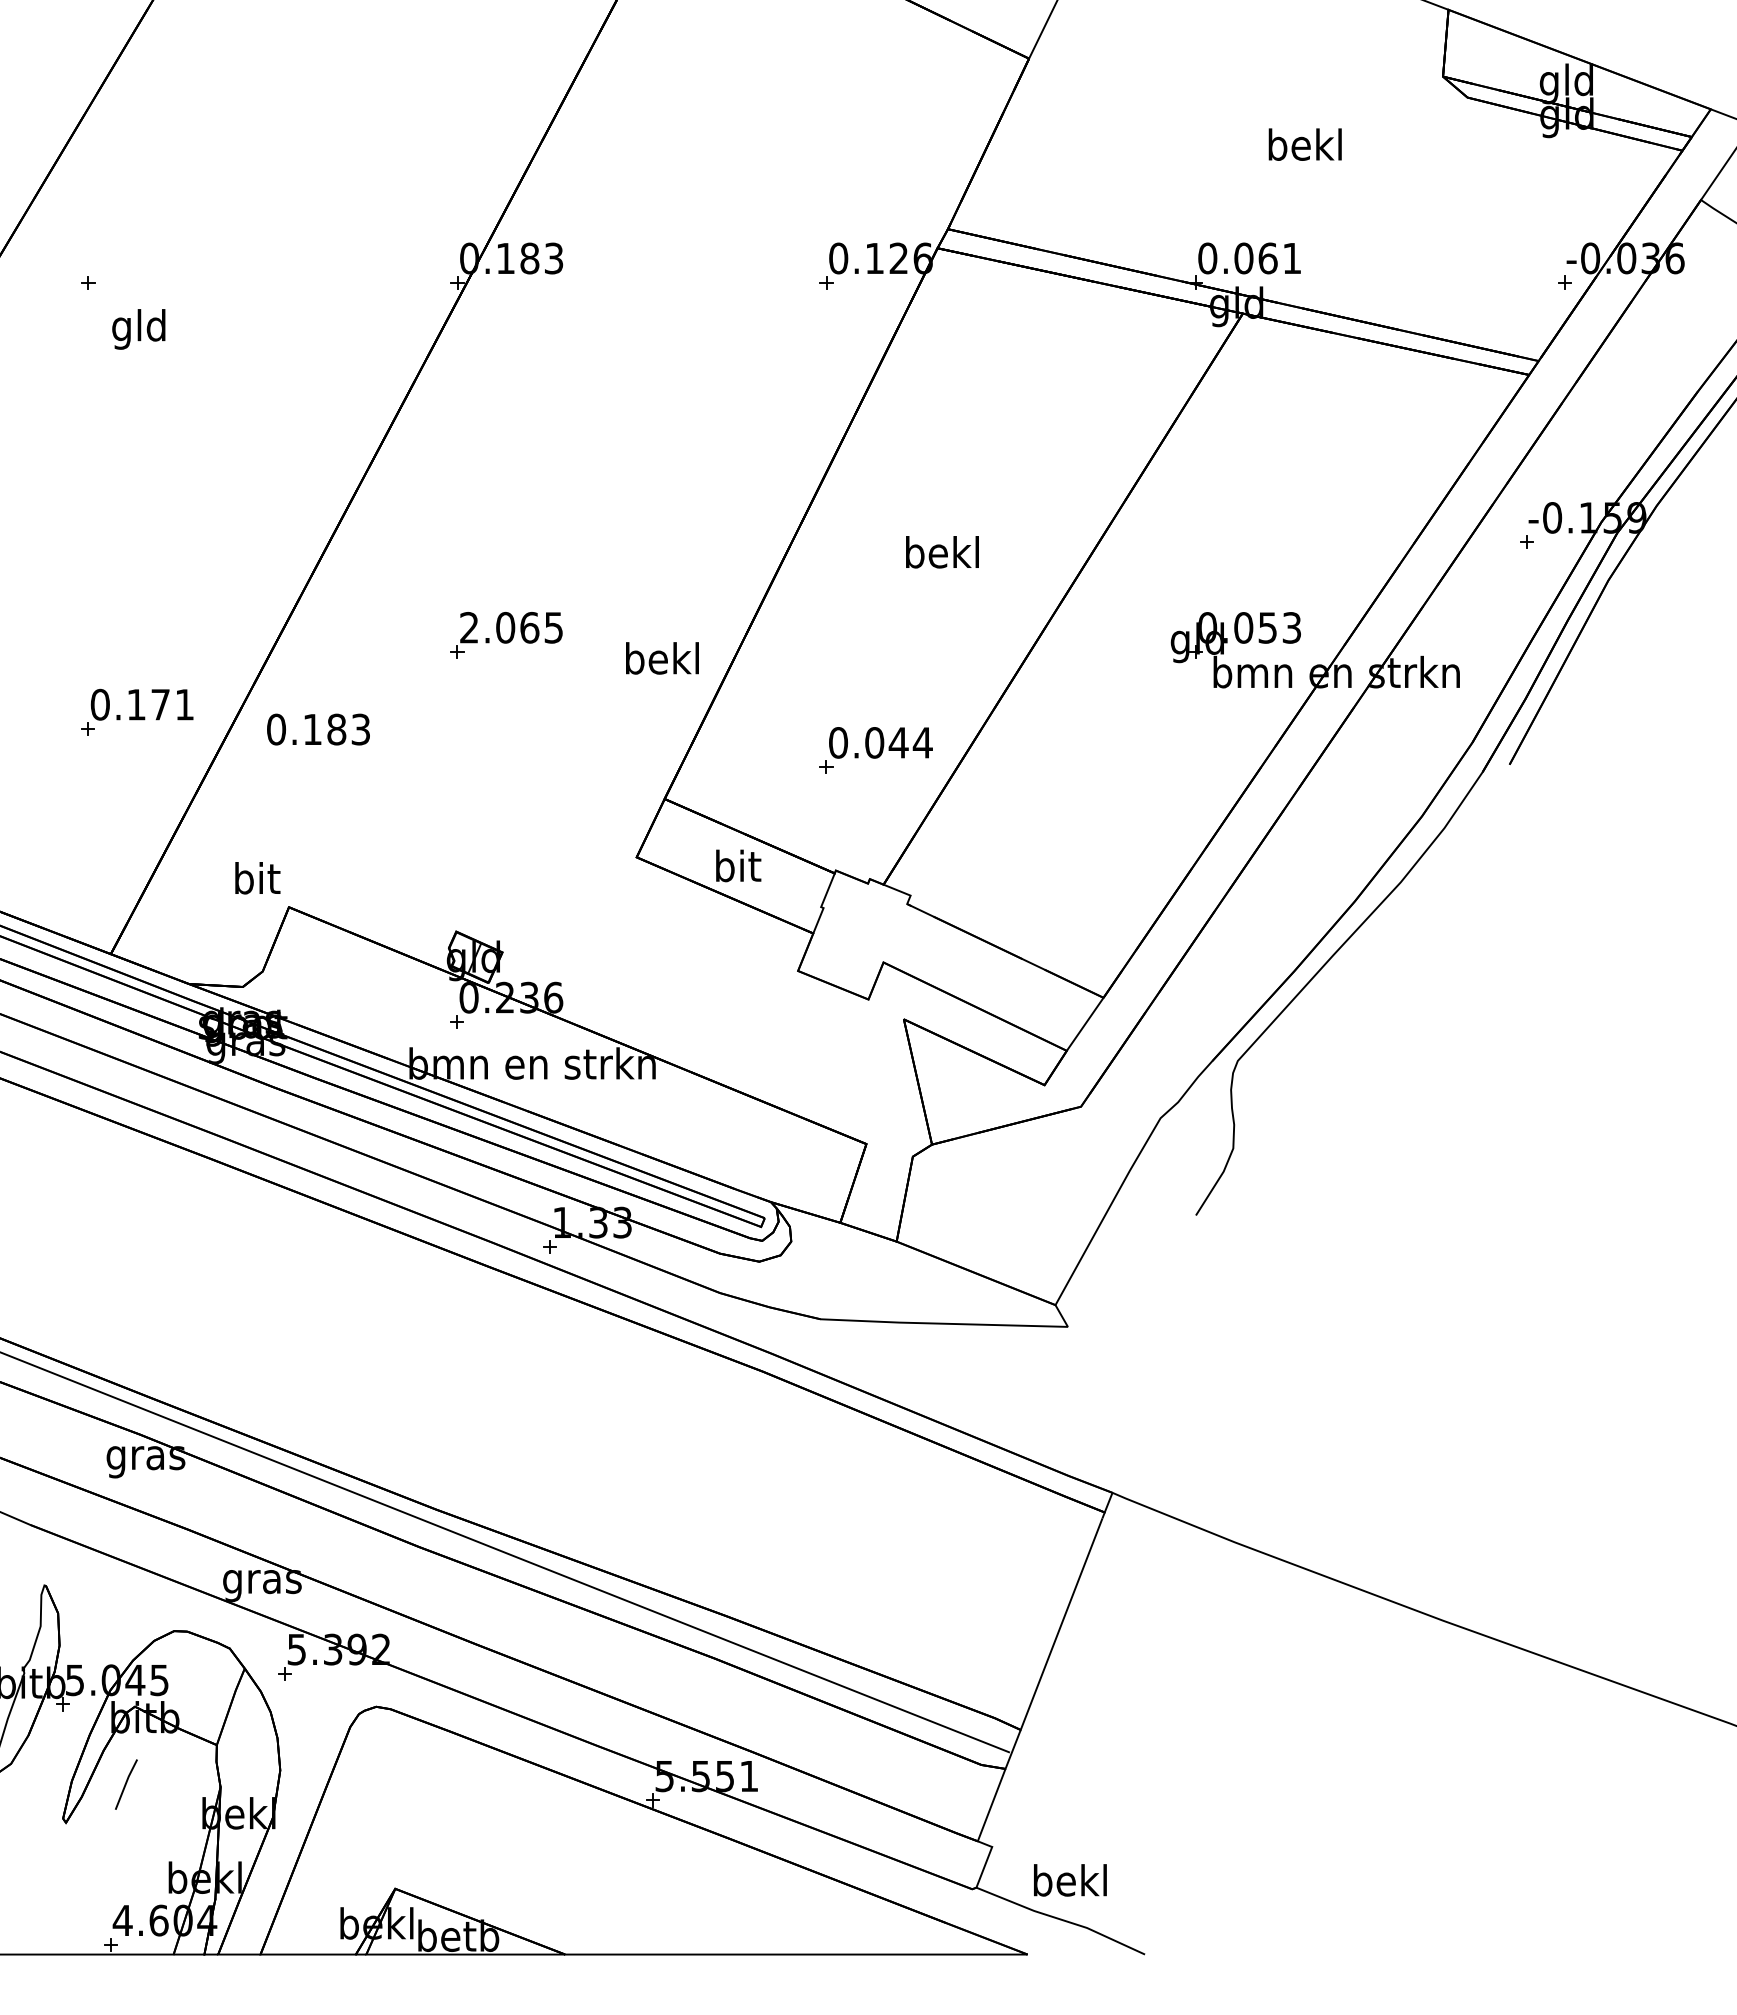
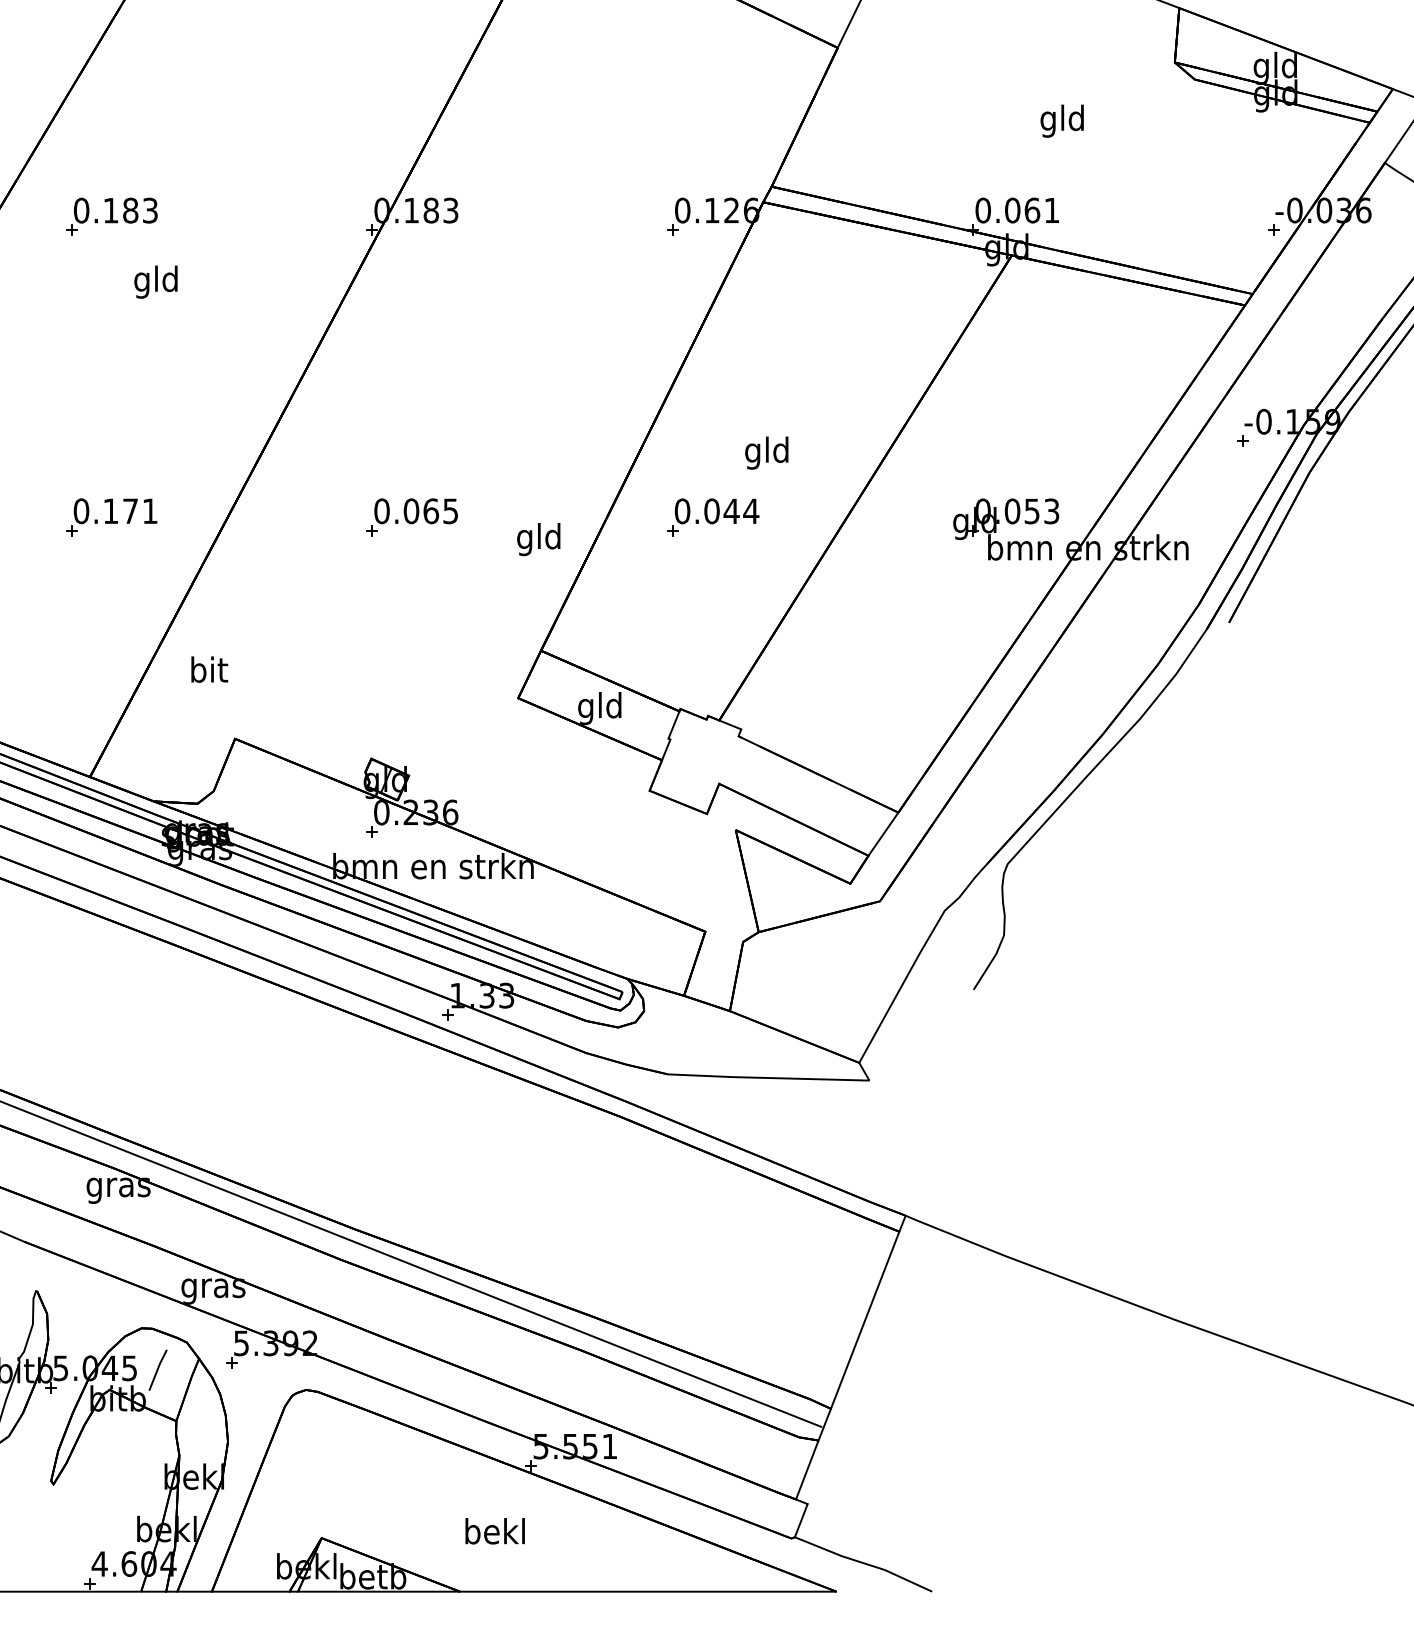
text: (1304, 148) -> (1062, 121), bekl -> gld
text: (138, 329) -> (155, 282), moved
text: (942, 556) -> (767, 453), bekl -> gld
text: (469, 627) -> (382, 511), 2.065 -> 0.065
text: (662, 662) -> (539, 539), bekl -> gld
part: (137, 711) -> (111, 516), moved
text: (318, 729) -> (115, 210), moved
part: (875, 750) -> (712, 517), moved
text: (736, 869) -> (599, 708), bit -> gld
text: (257, 878) -> (209, 669), moved
line: (126, 1784) -> (158, 1370), moved
text: (1070, 1880) -> (495, 1531), moved

